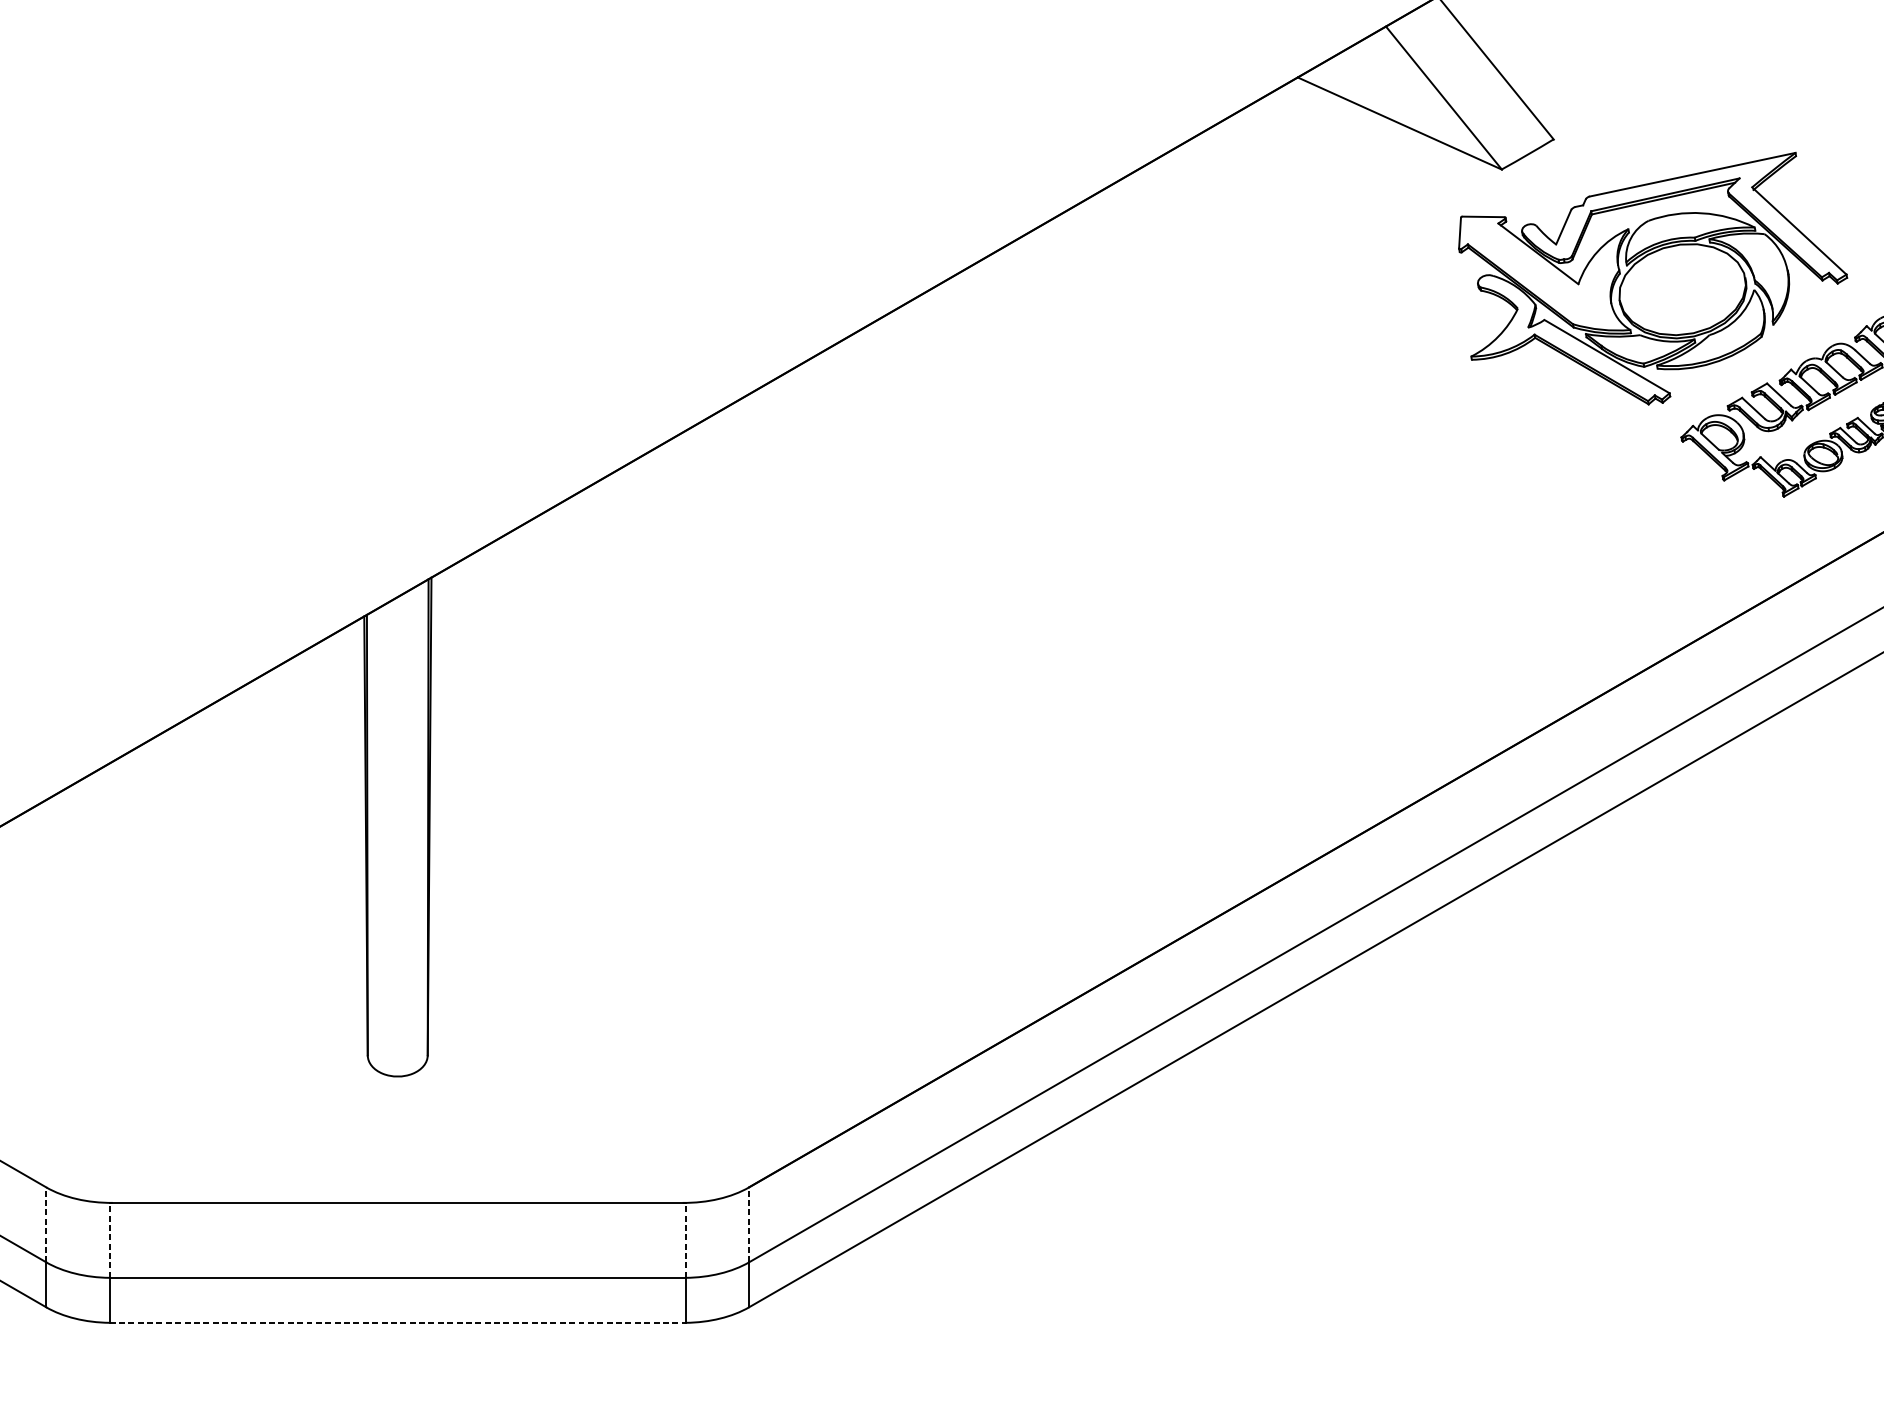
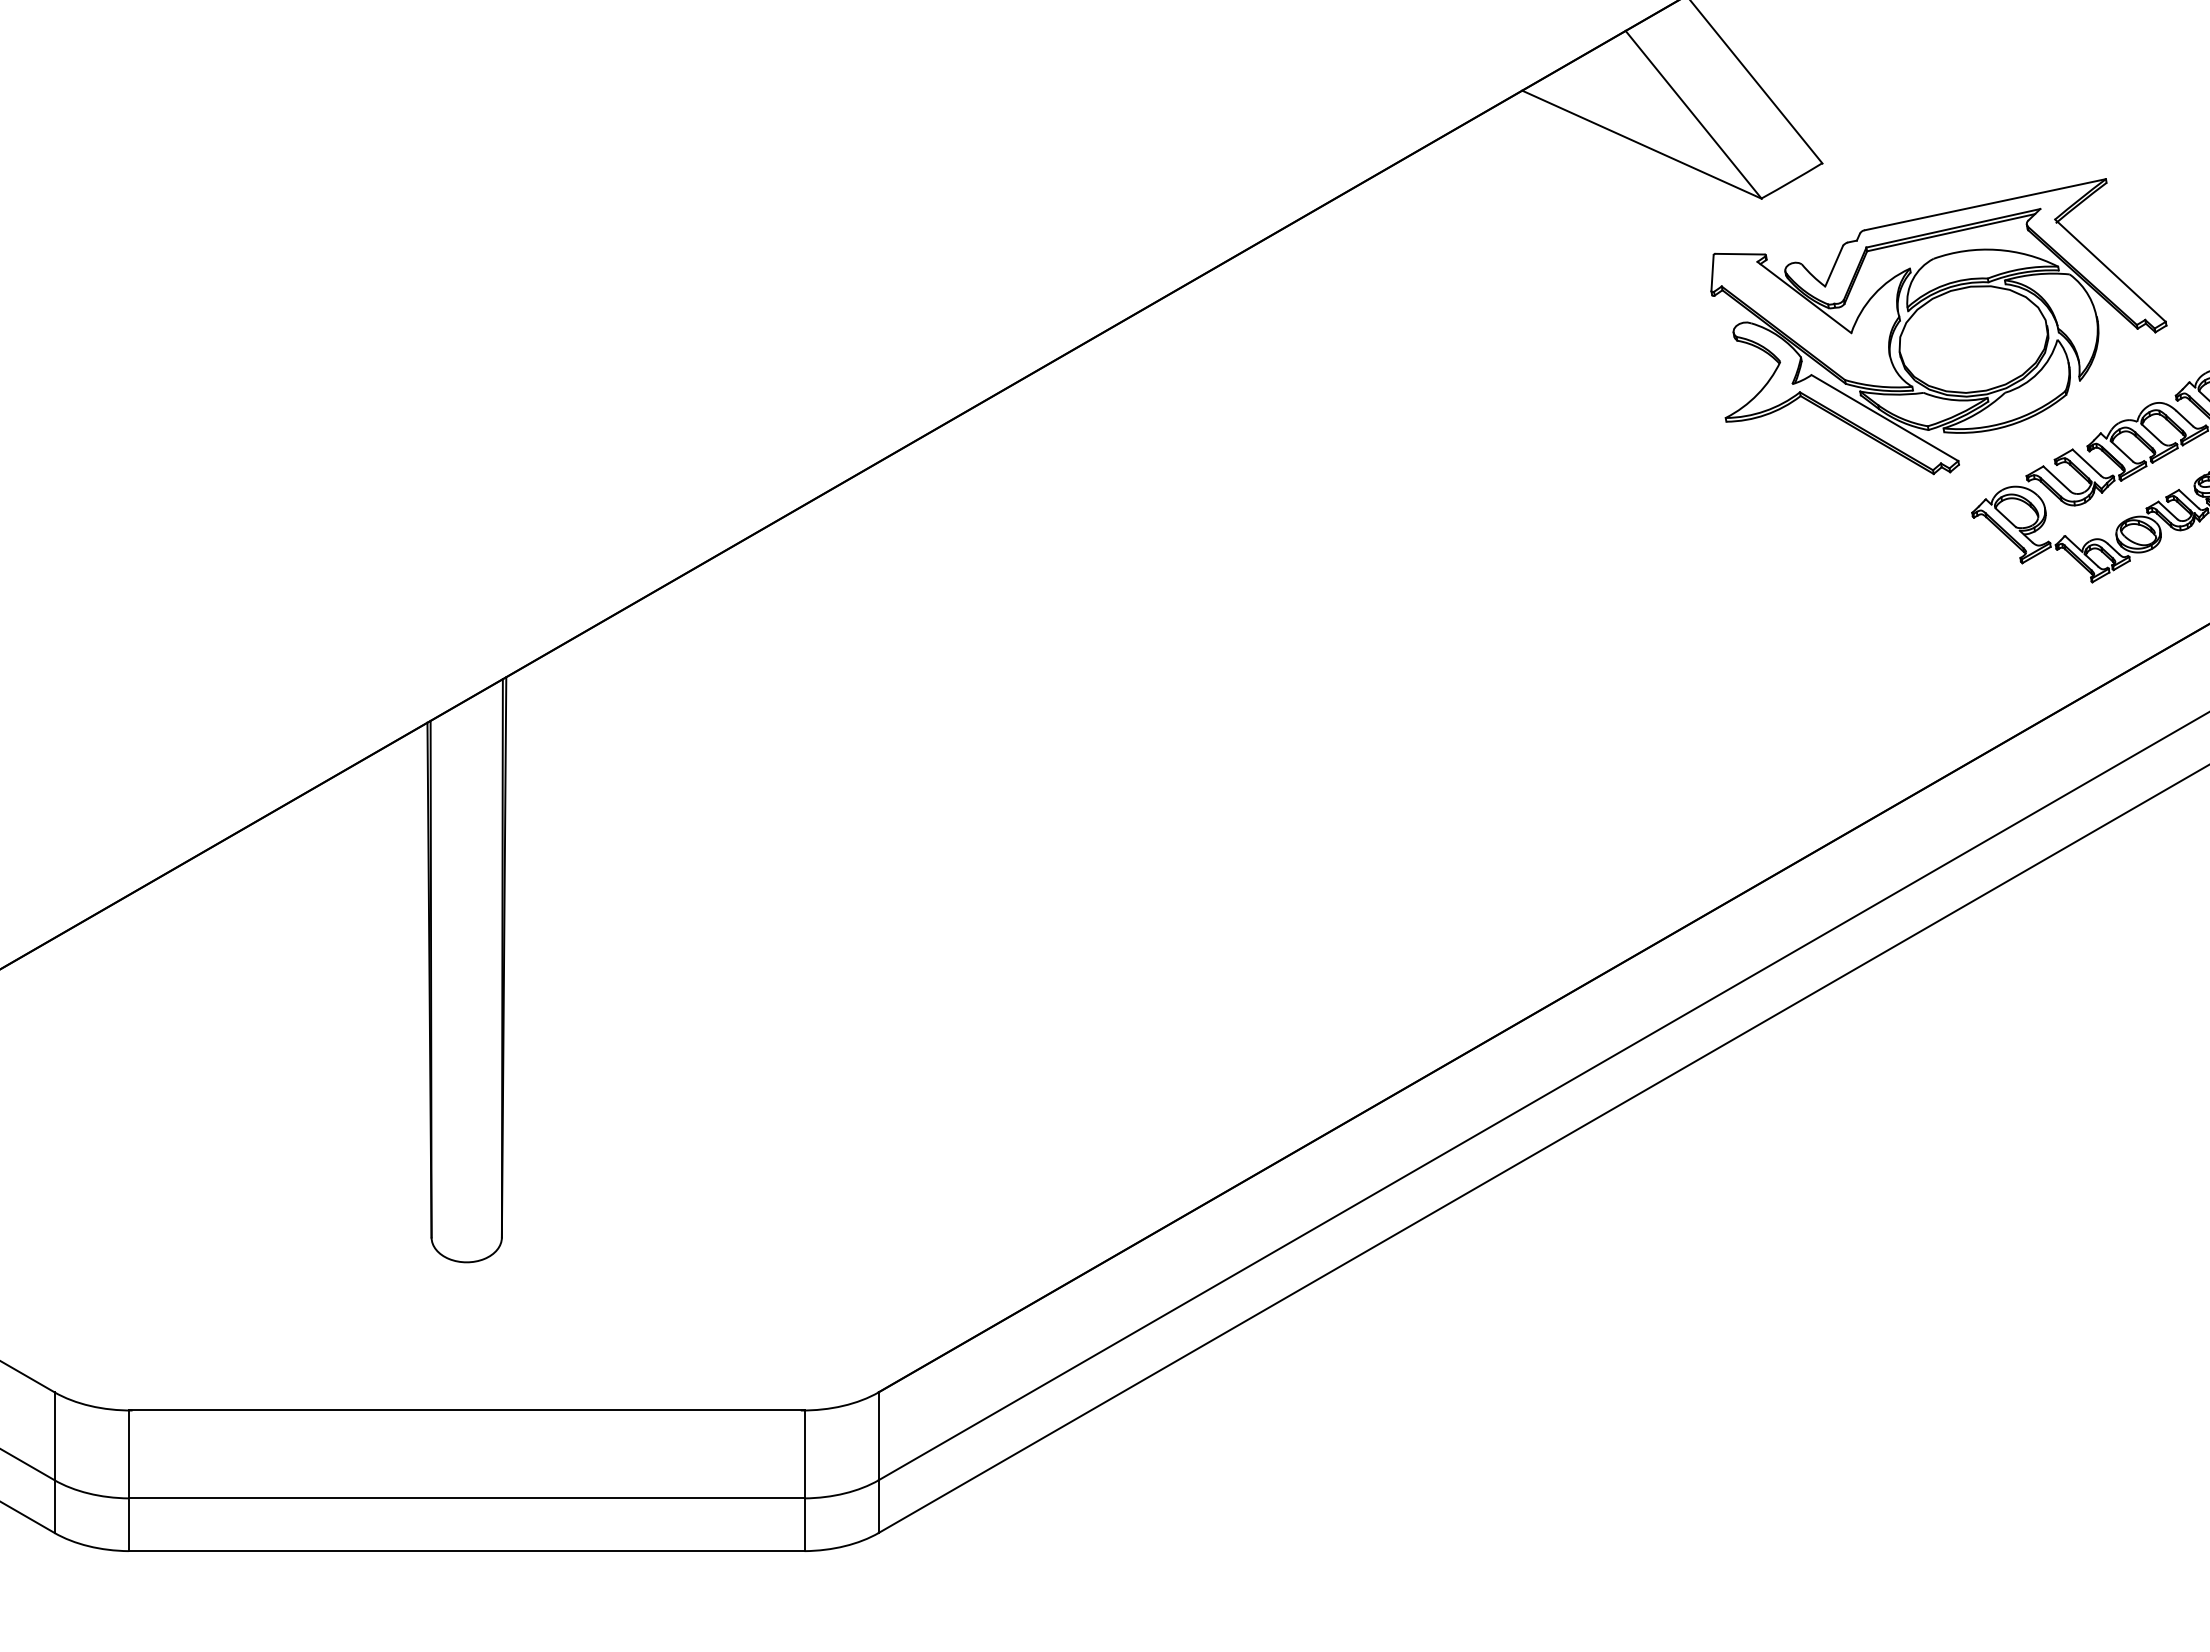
line: (46, 1225) -> (54, 1436), dashed -> solid
line: (748, 1225) -> (878, 1436), dashed -> solid
line: (109, 1240) -> (128, 1454), dashed -> solid
line: (685, 1240) -> (804, 1454), dashed -> solid
line: (397, 1323) -> (466, 1551), dashed -> solid

